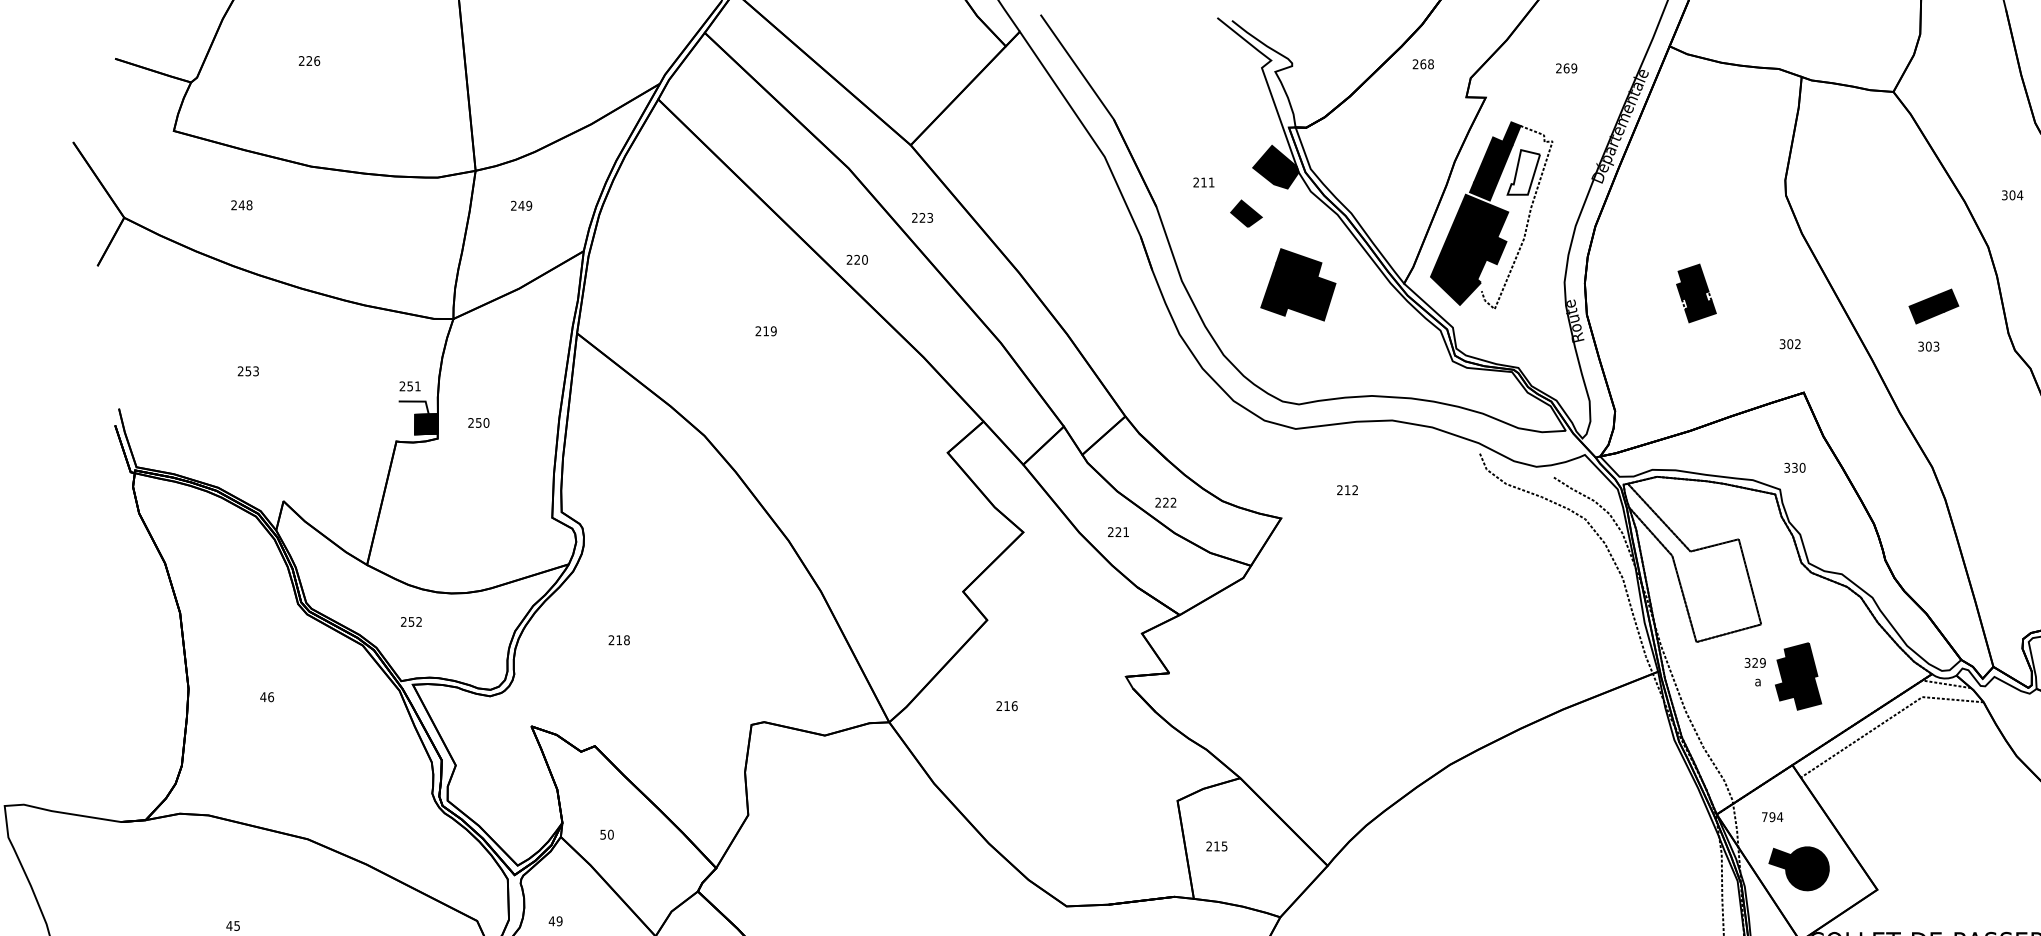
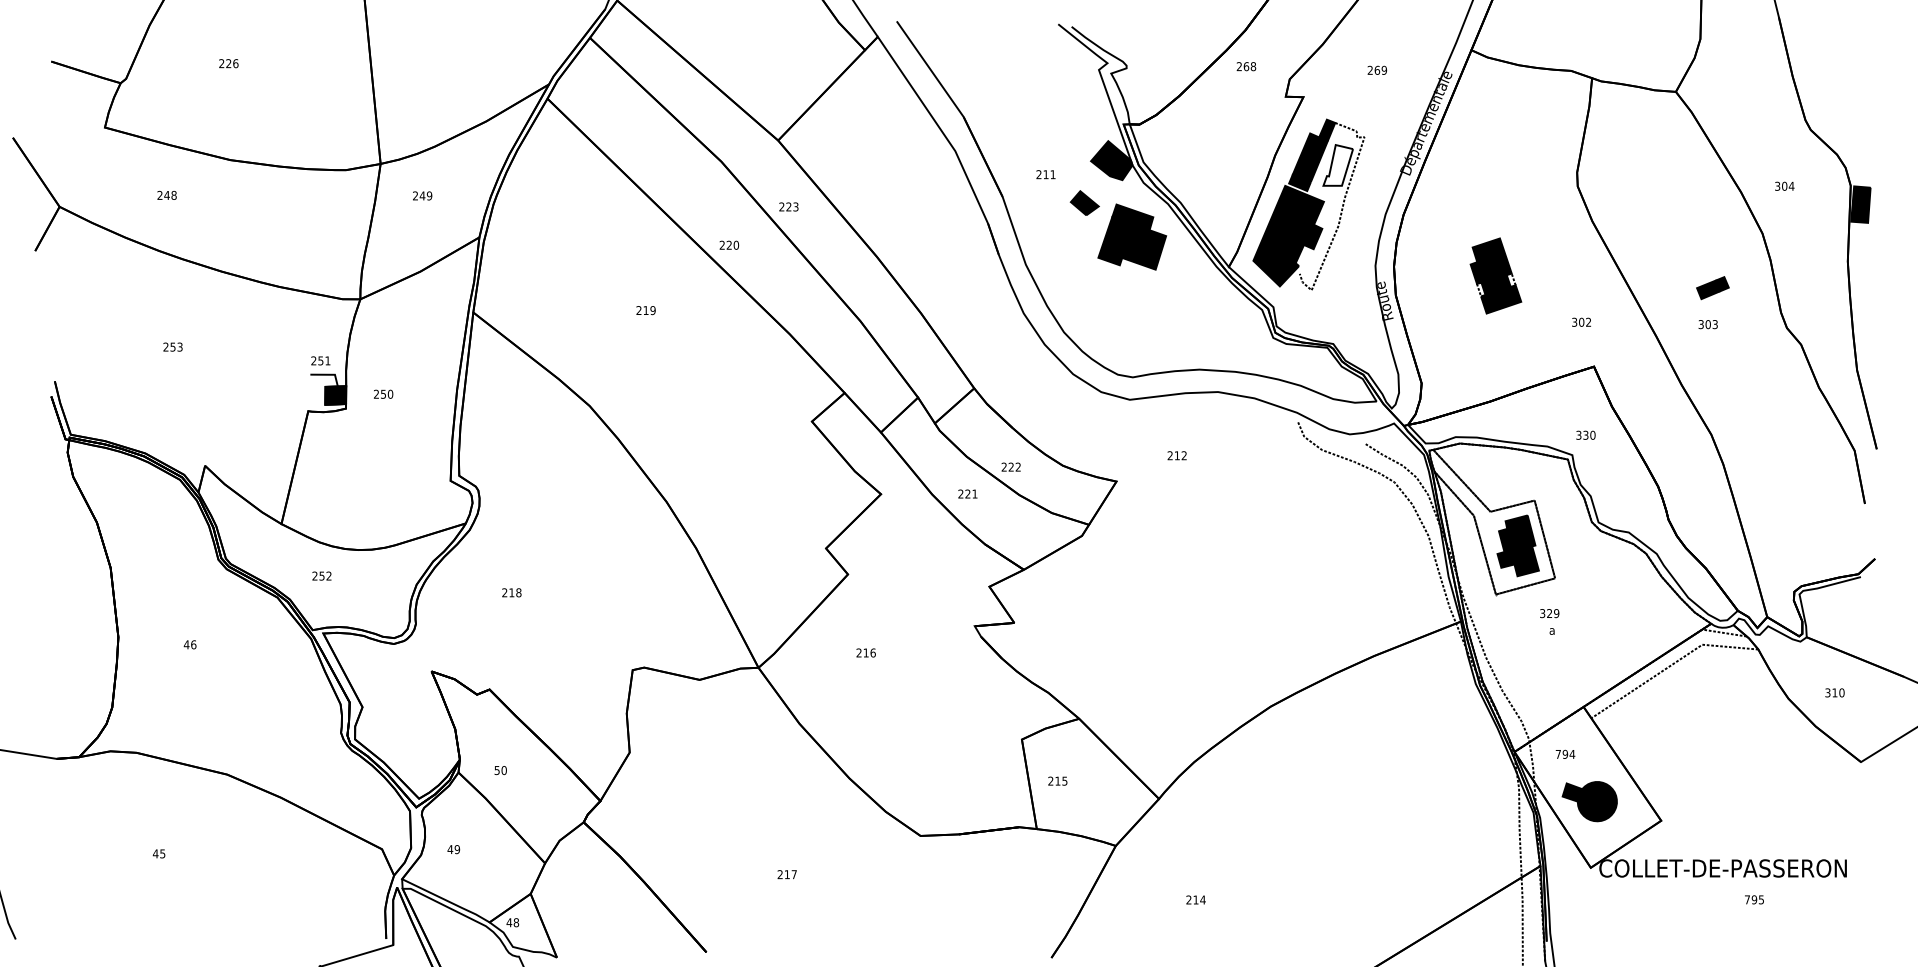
part: (1298, 284) -> (1132, 236), moved
part: (1695, 292) -> (1495, 275), size x1.43
part: (1933, 307) -> (1712, 288), size x0.71
part: (1797, 676) -> (1517, 545), moved

